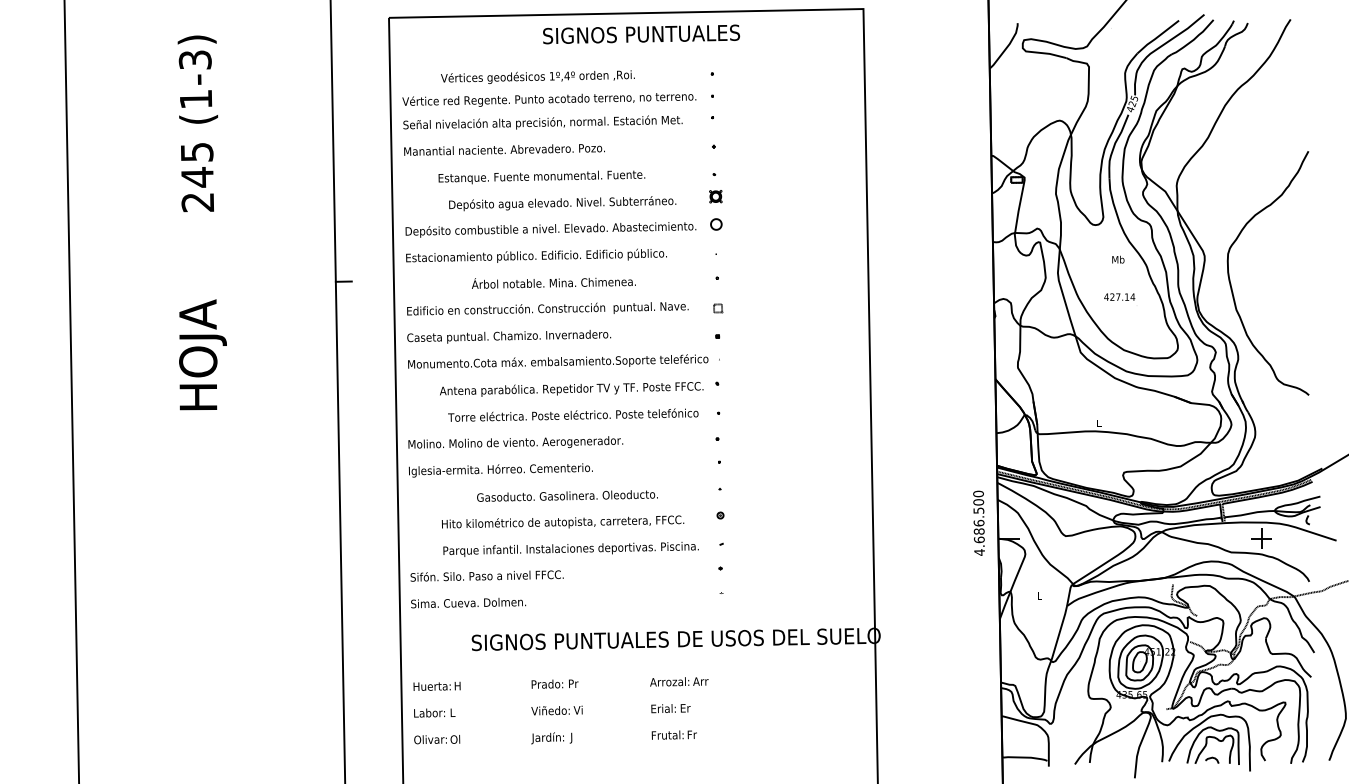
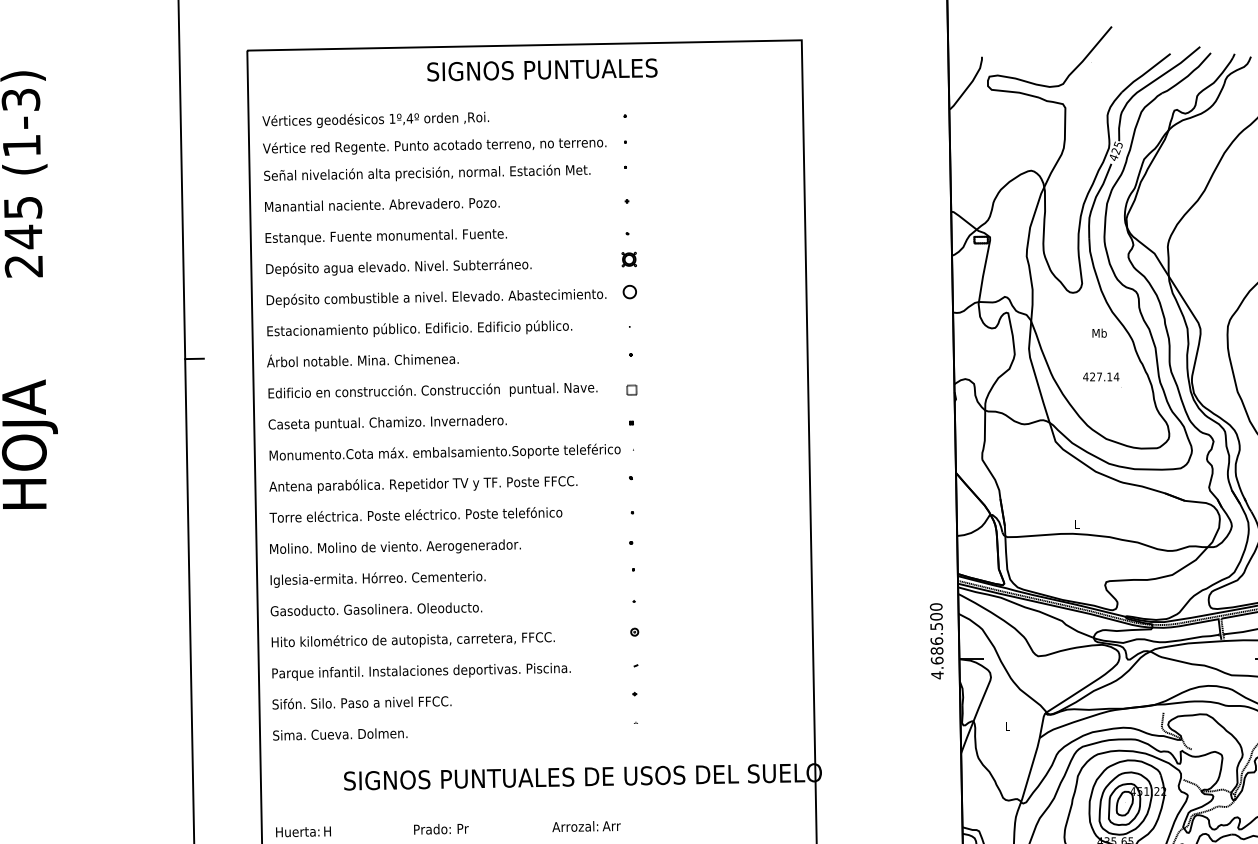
text: (537, 76) -> (375, 119), moved
text: (541, 177) -> (385, 237), moved
text: (562, 203) -> (398, 267), moved
text: (553, 282) -> (362, 359), moved
text: (571, 389) -> (423, 484), moved
text: (573, 414) -> (416, 514), moved
text: (567, 495) -> (376, 608), moved
text: (562, 521) -> (412, 639), moved
text: (570, 549) -> (420, 671), moved

